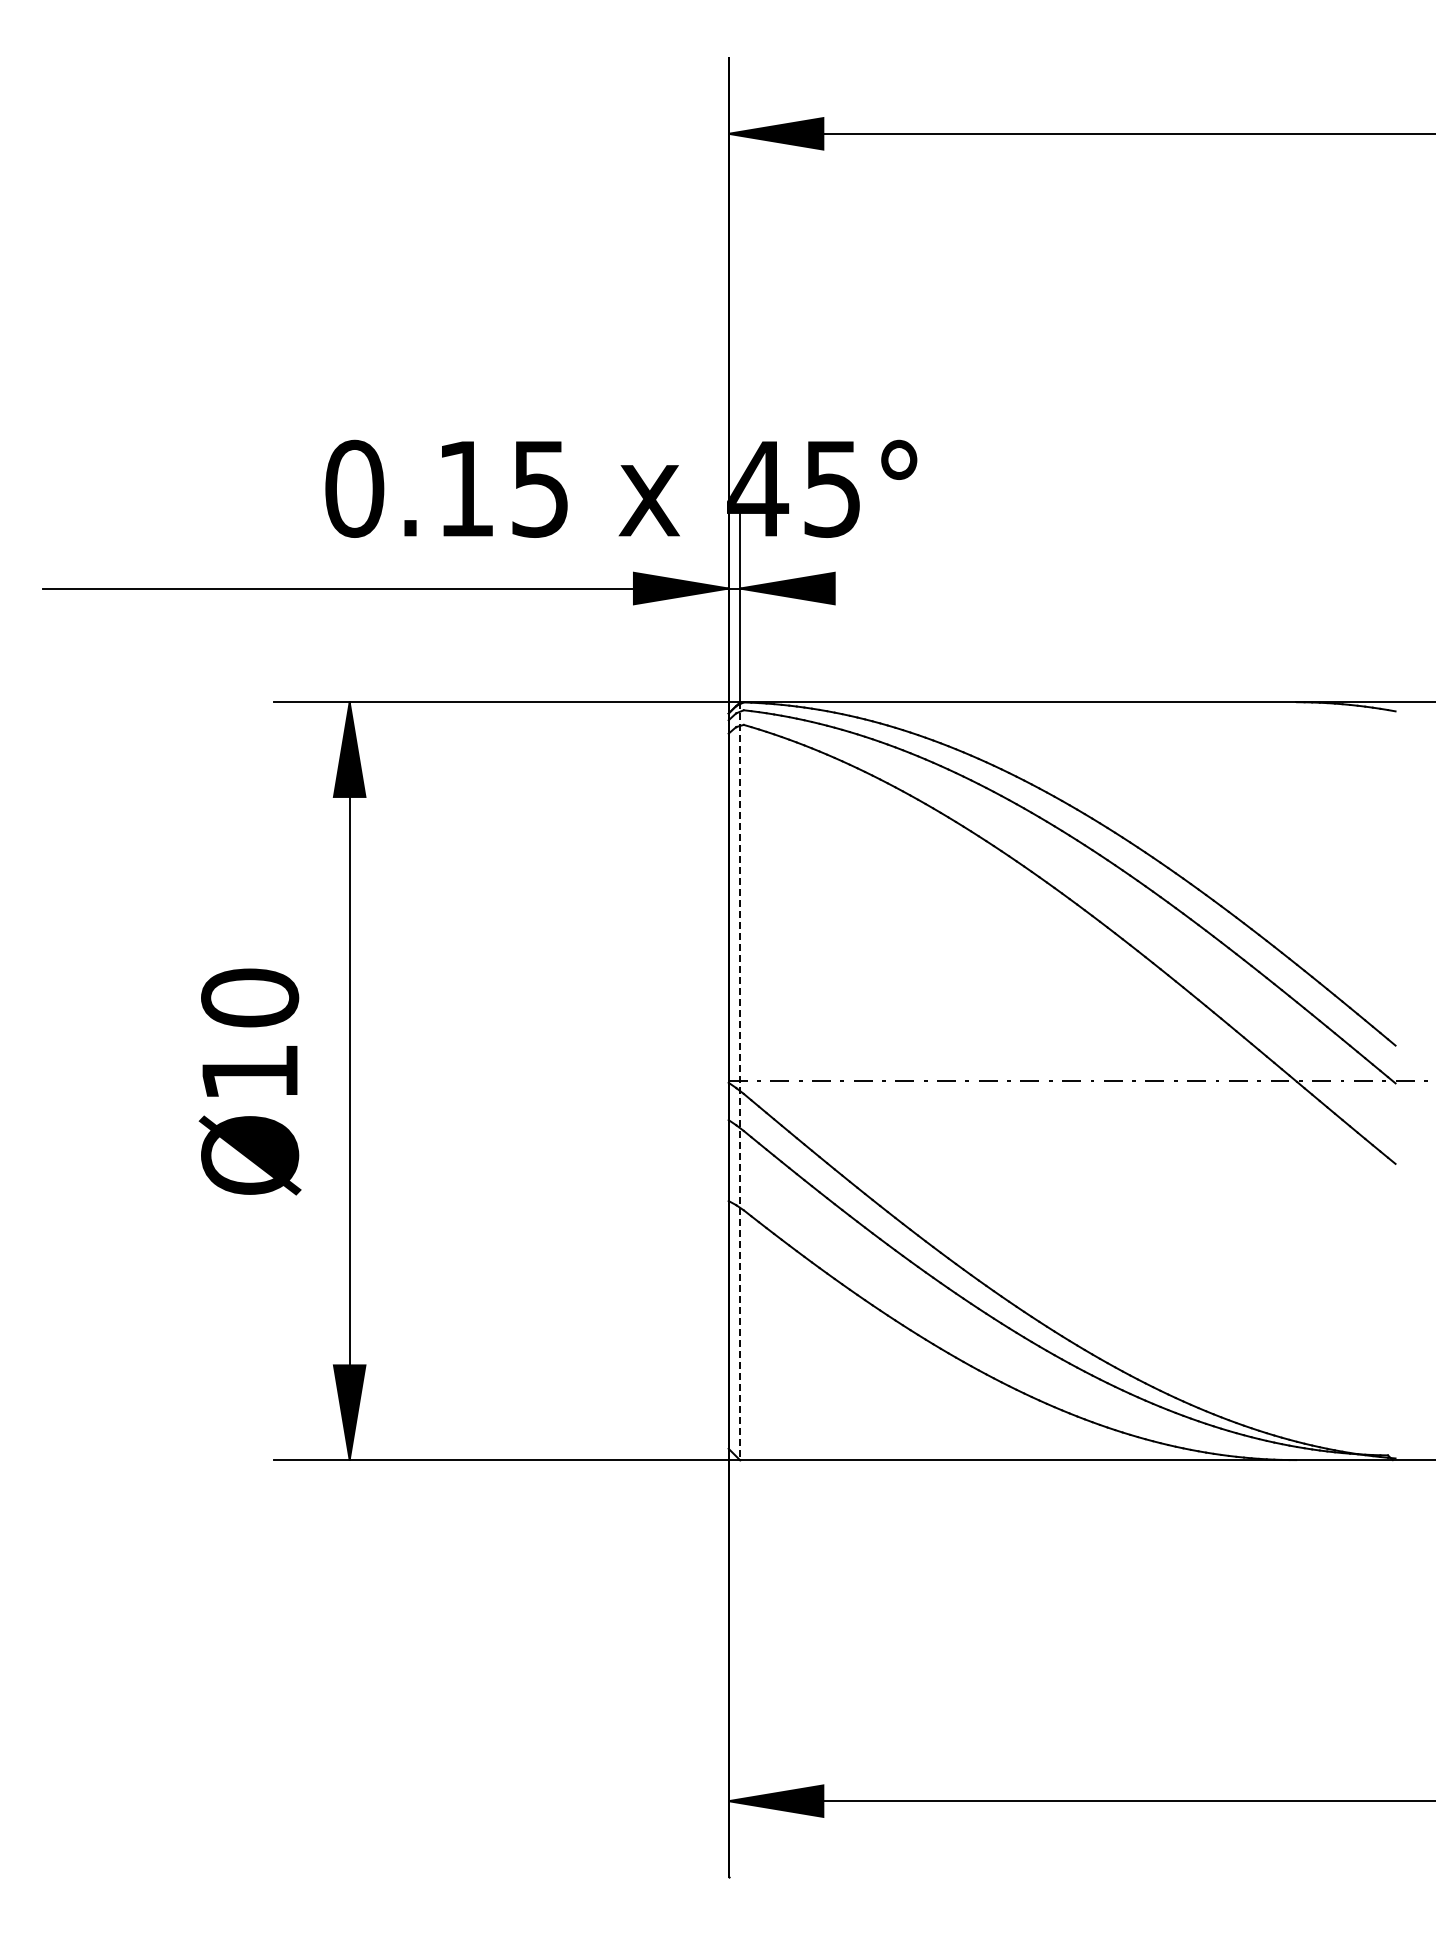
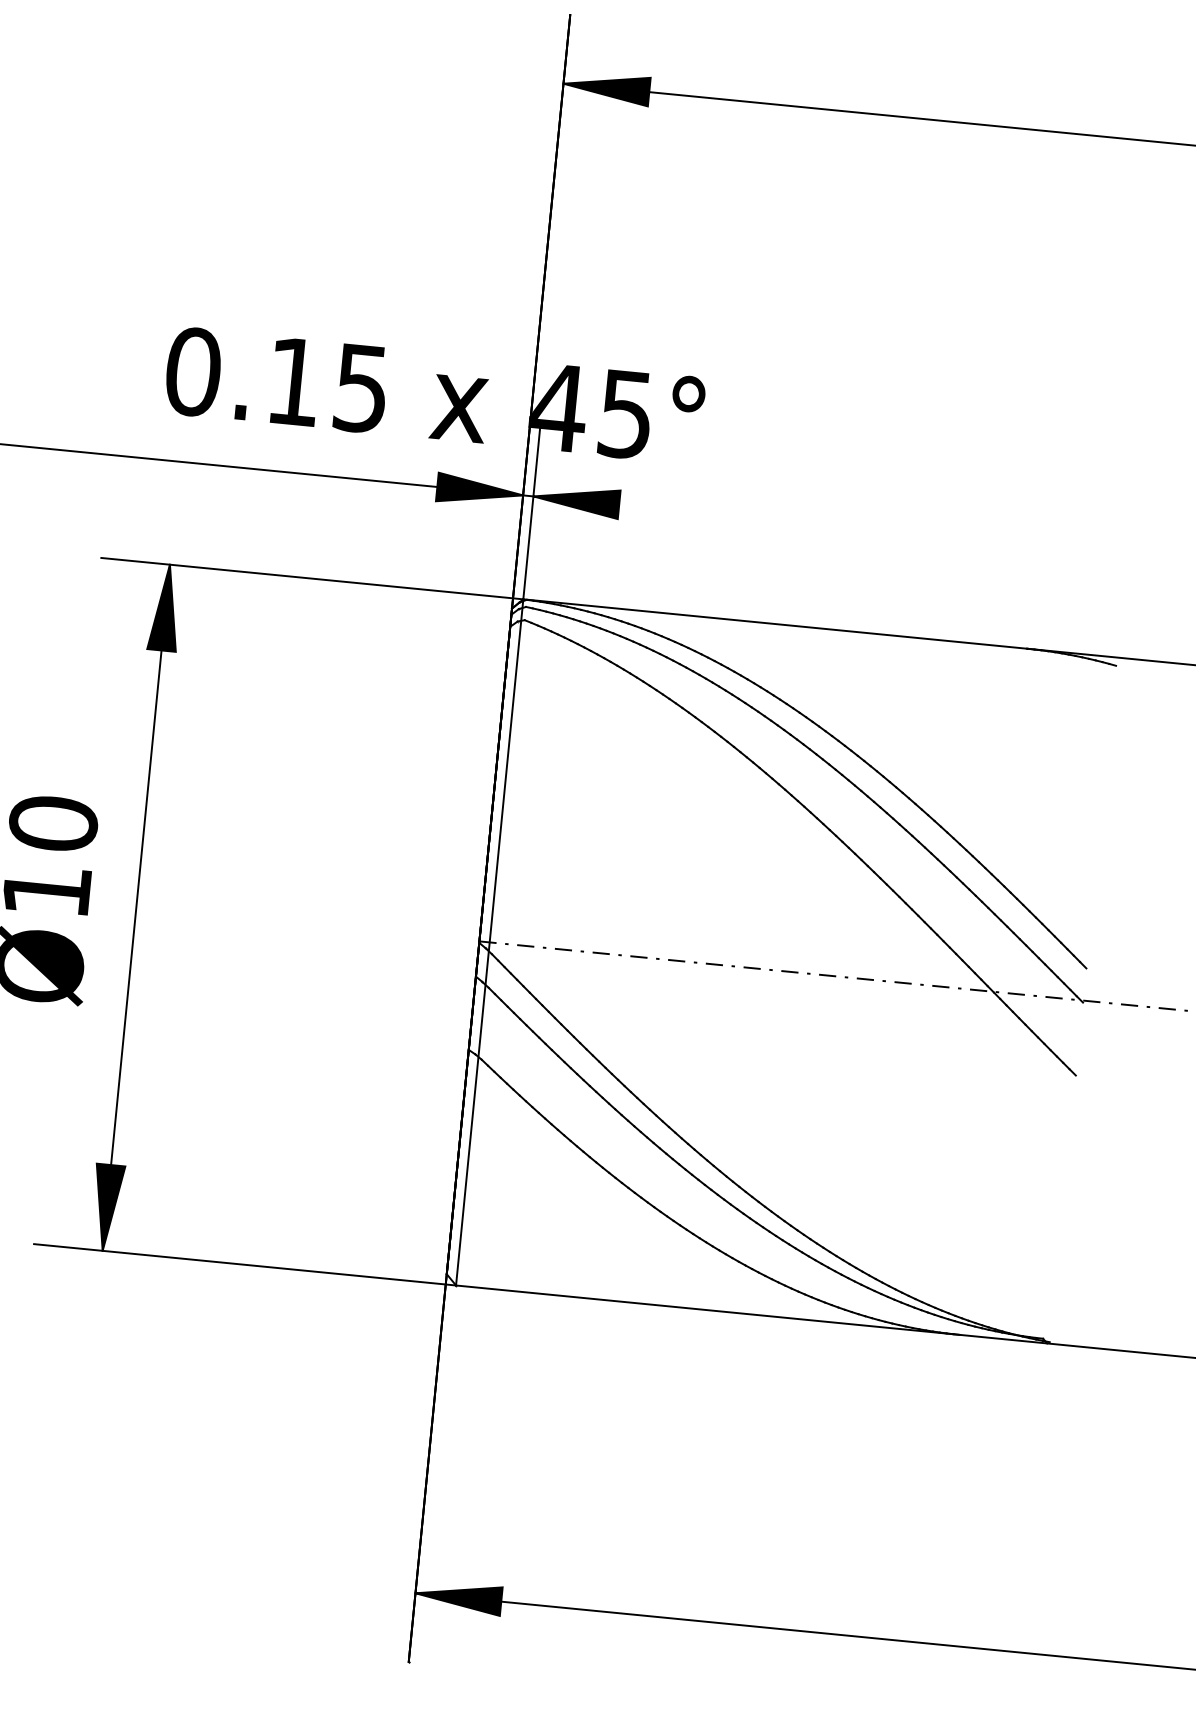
line: (740, 1081) -> (490, 942), dashed -> solid

